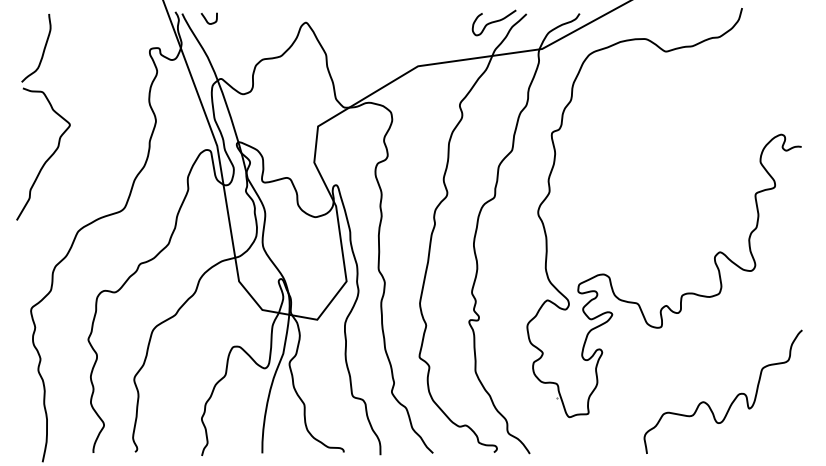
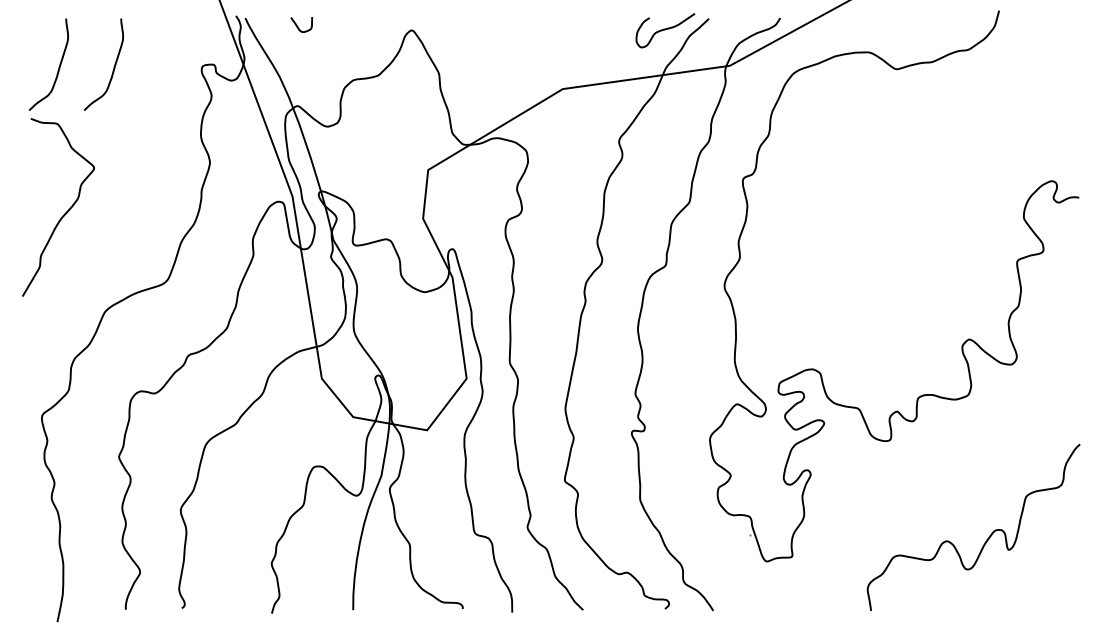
curve: (206, 19) -> (298, 26), moved
curve: (84, 50) -> (113, 67), added

